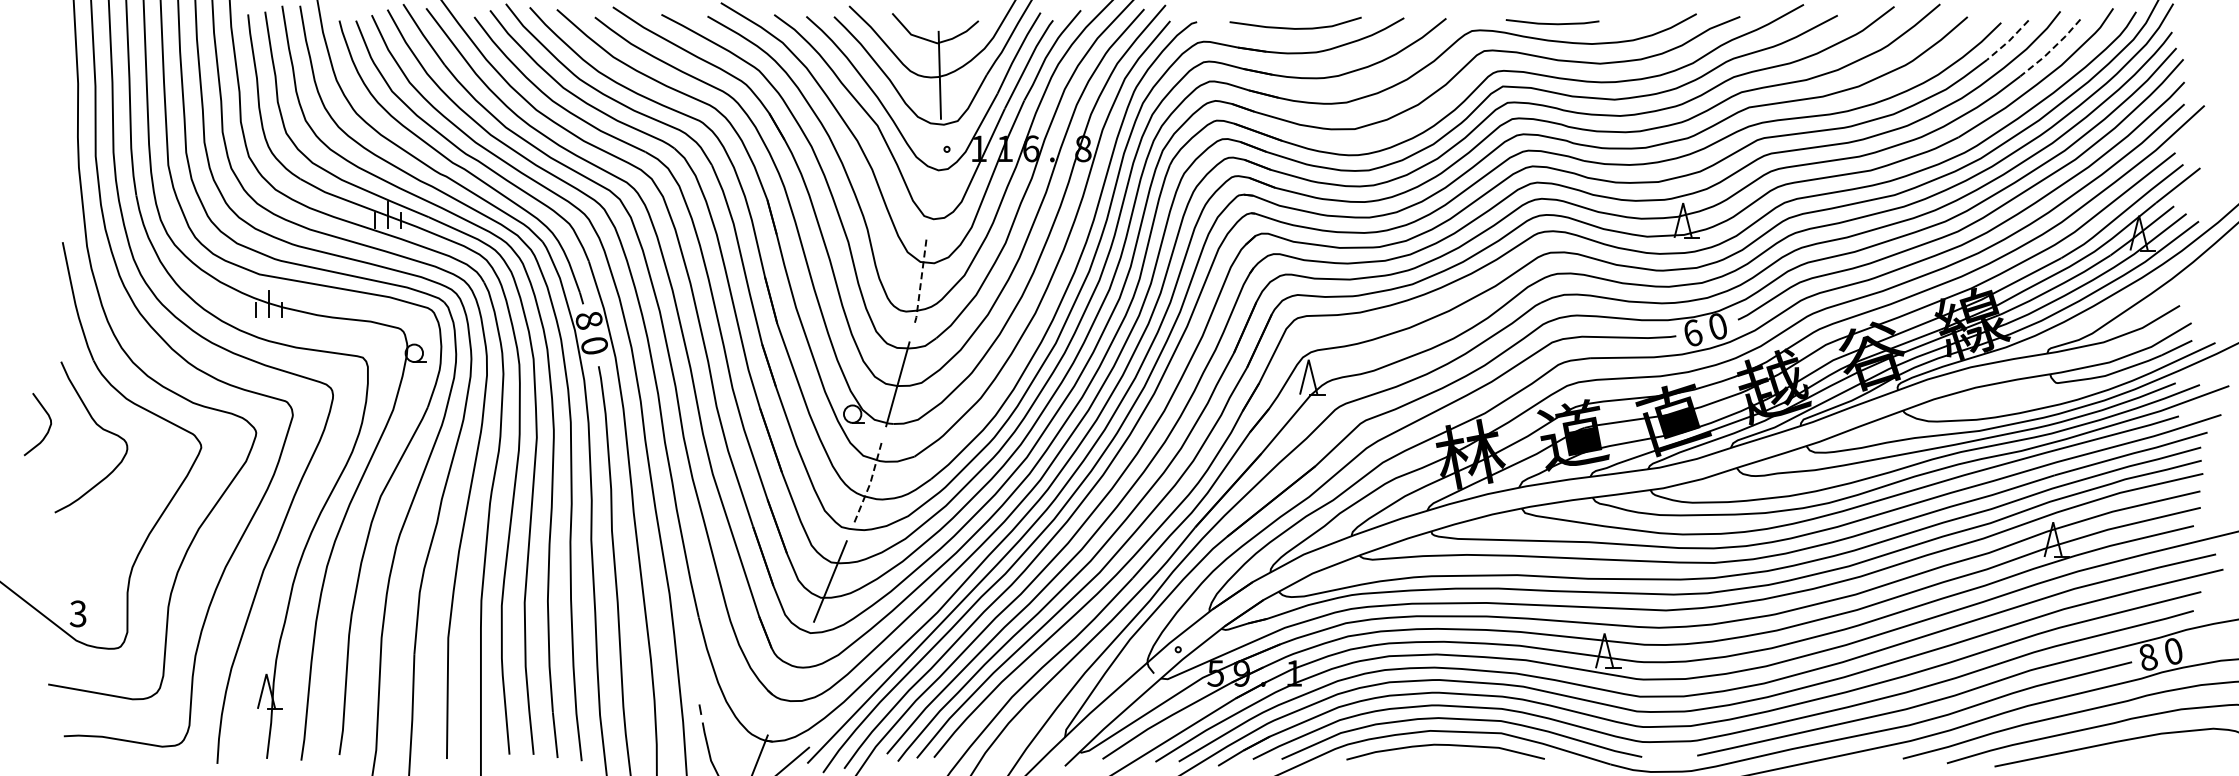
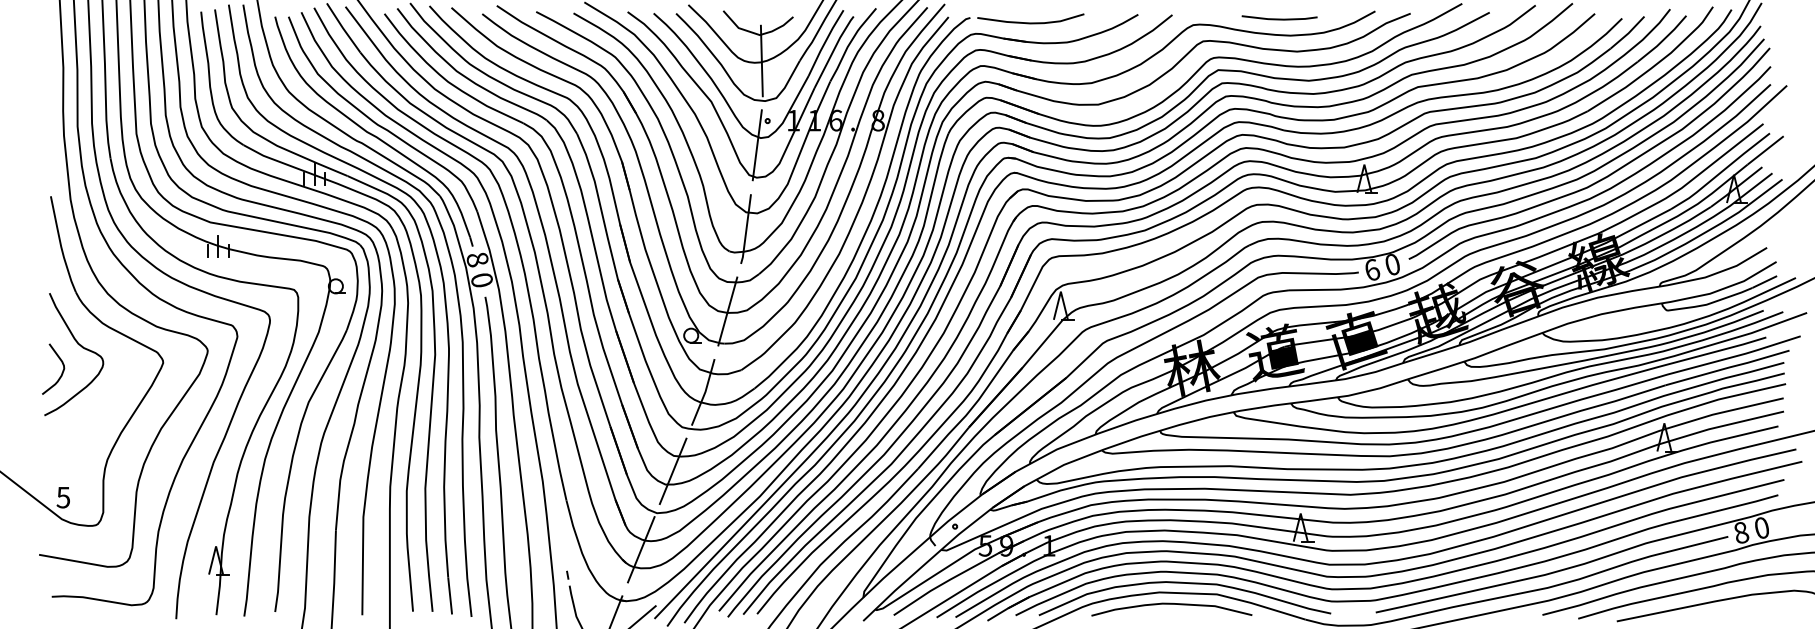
line: (1552, 23) -> (1279, 19), moved
curve: (1292, 27) -> (1028, 22), moved
line: (2009, 41) -> (1628, 33), dashed -> solid
line: (2051, 49) -> (1662, 40), dashed -> solid
line: (933, 179) -> (756, 145), added
line: (920, 283) -> (746, 229), dashed -> solid
curve: (48, 427) -> (62, 371), moved
line: (869, 485) -> (704, 393), dashed -> solid
text: (78, 613) -> (63, 497), 3 -> 5
line: (790, 677) -> (640, 549), added

